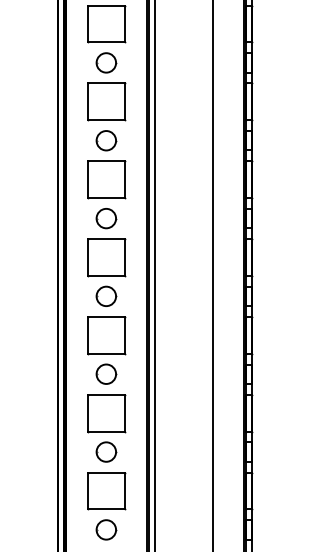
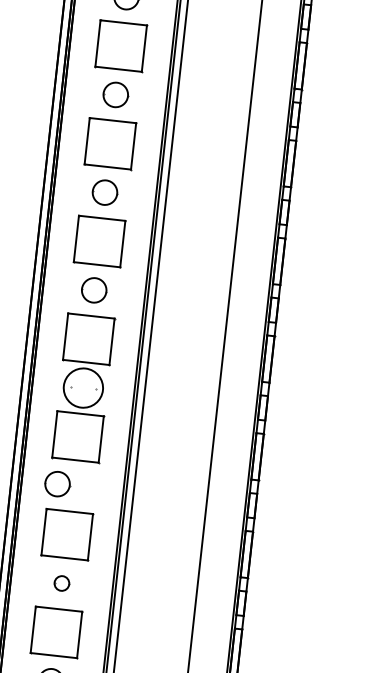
circle: (106, 296) -> (83, 388), size x1.6
part: (106, 373) -> (57, 483), moved
part: (106, 451) -> (62, 582), size x0.6

